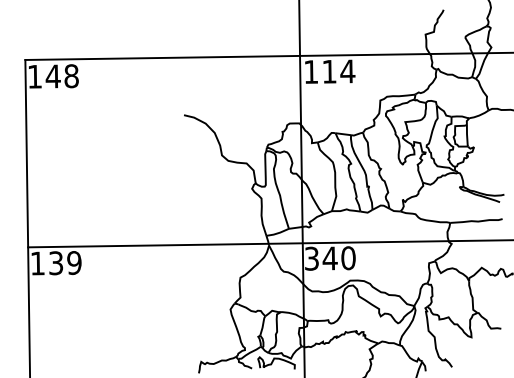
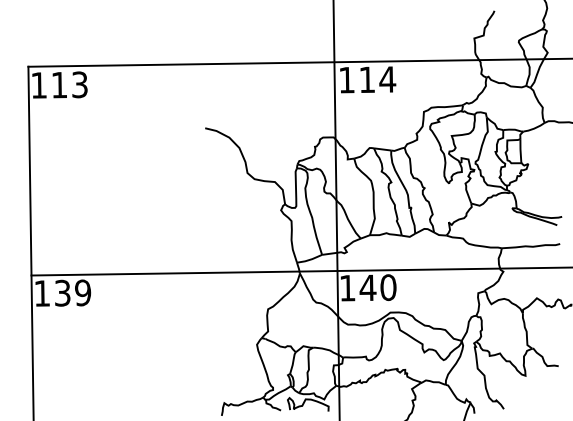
text: (61, 76) -> (68, 85), 148 -> 113
text: (311, 258) -> (347, 287), 340 -> 140

